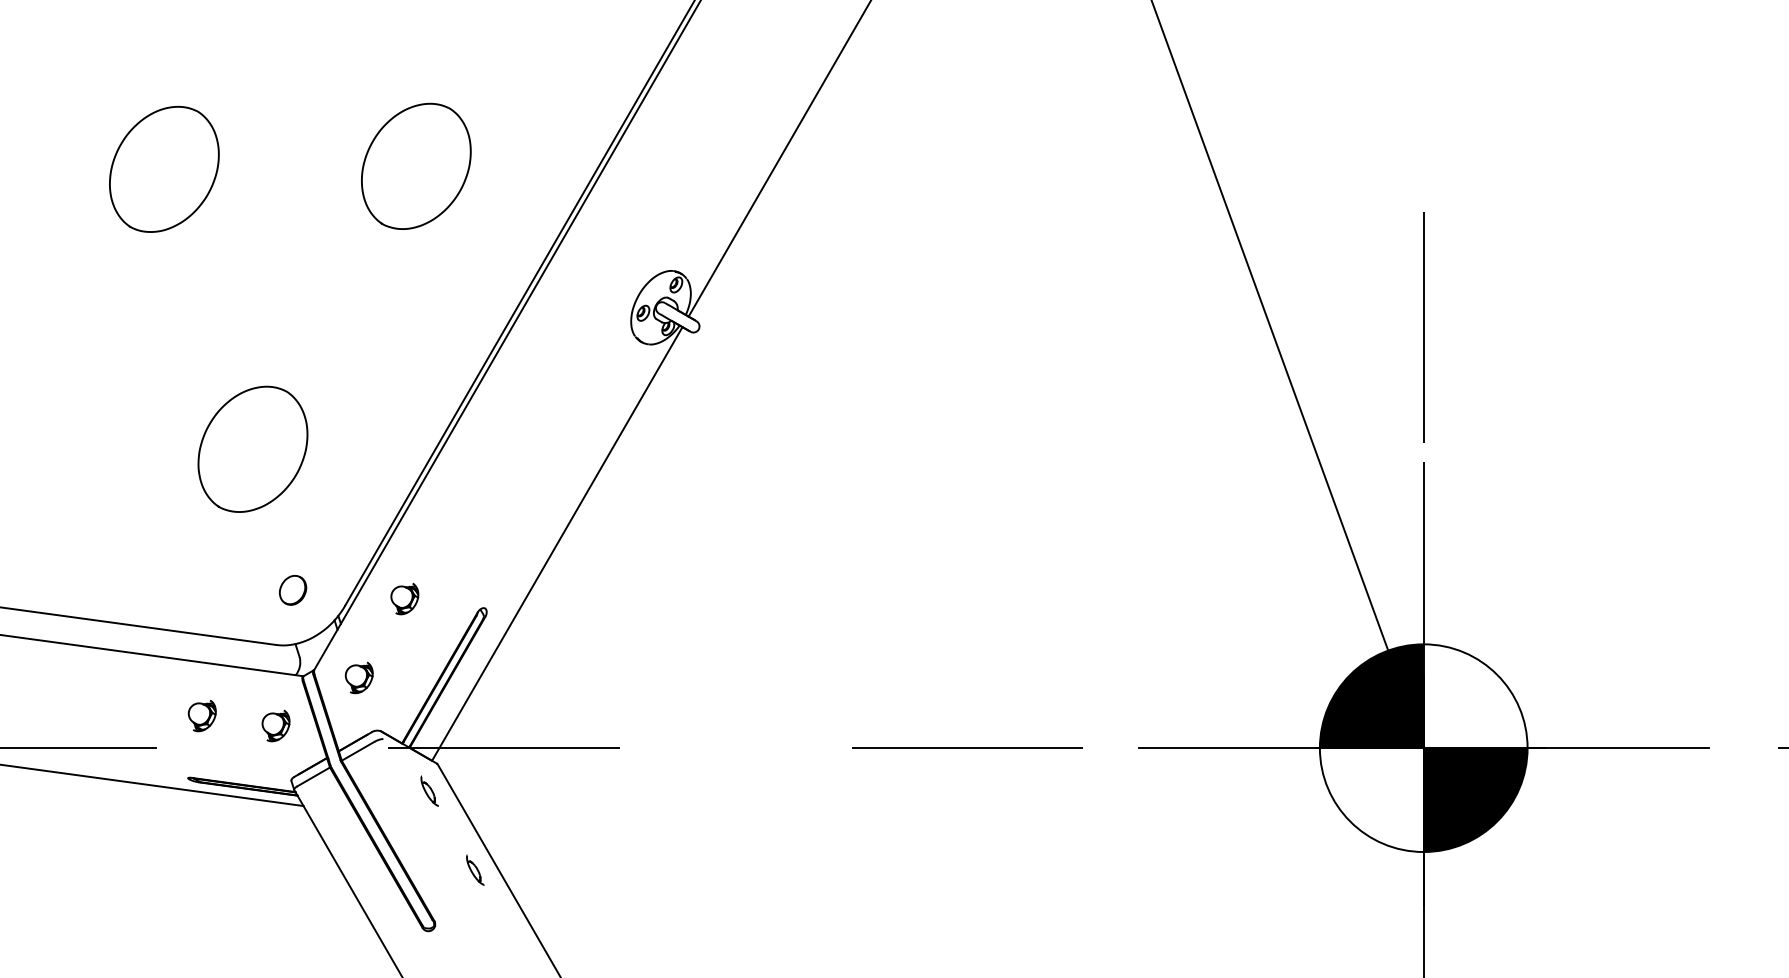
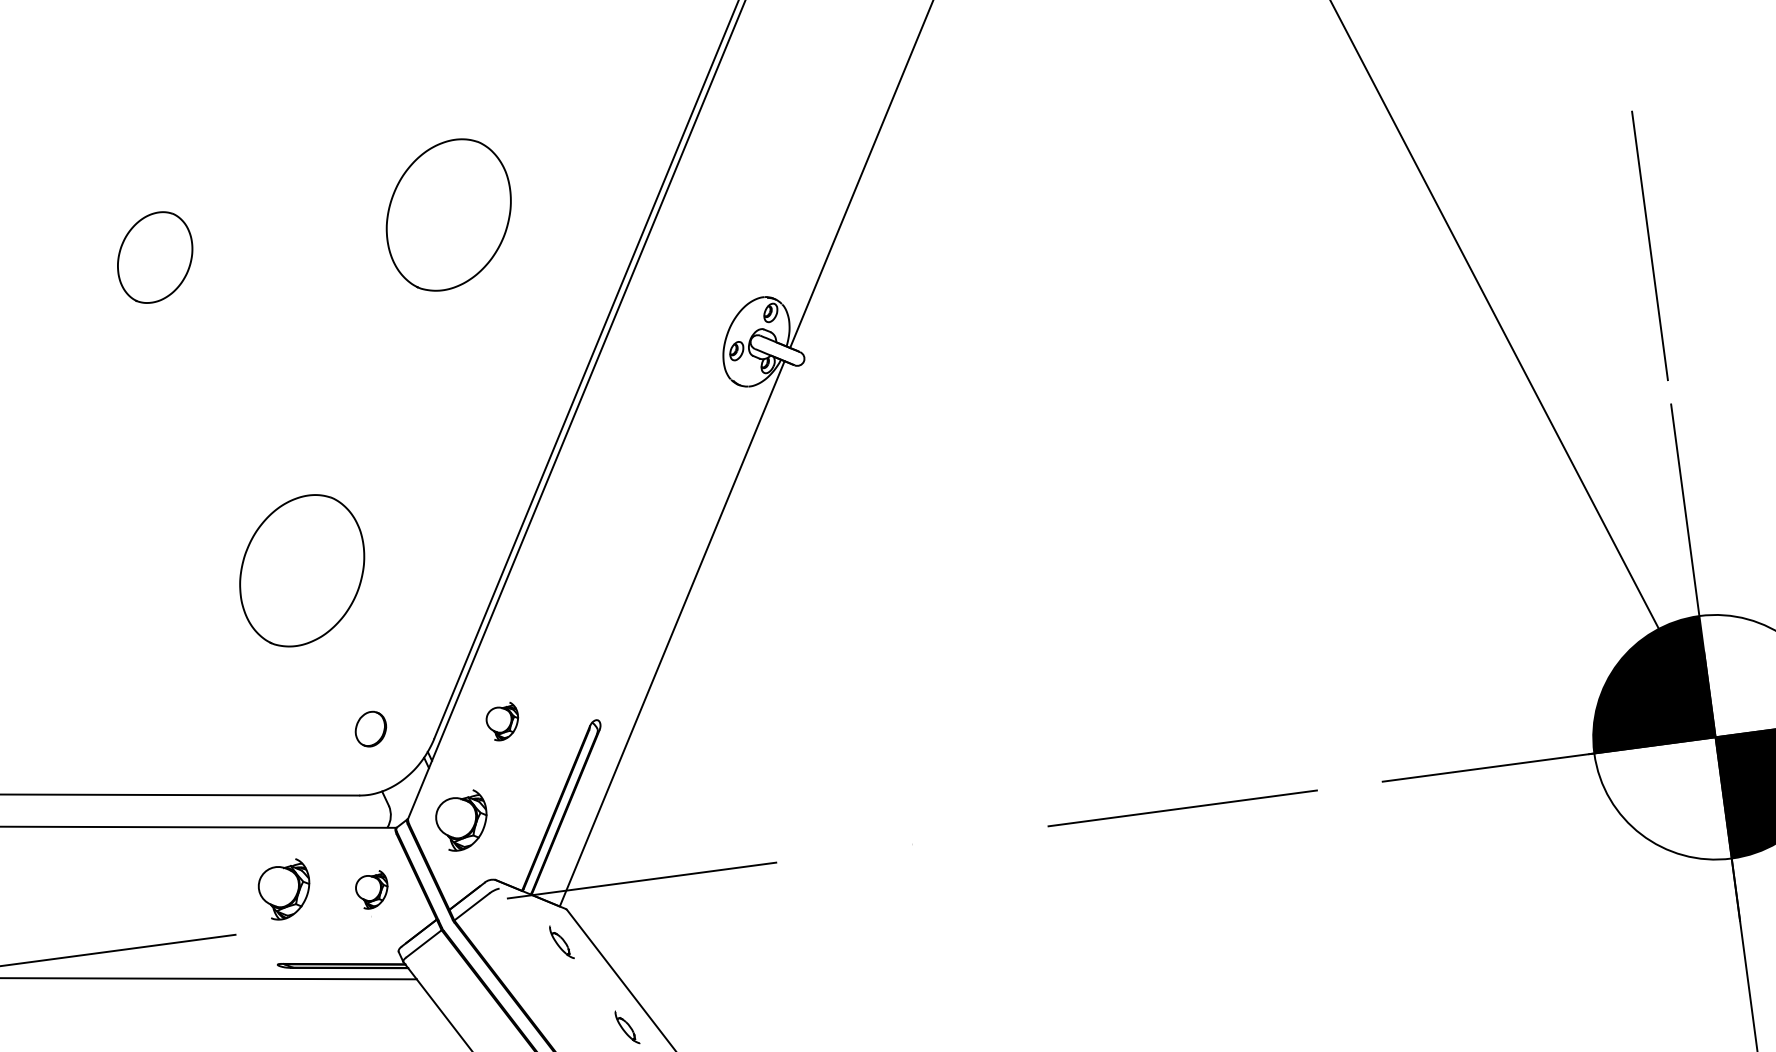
part: (164, 168) -> (155, 256), size x0.6
part: (358, 677) -> (460, 820), size x1.6
part: (201, 715) -> (283, 889), size x1.6

